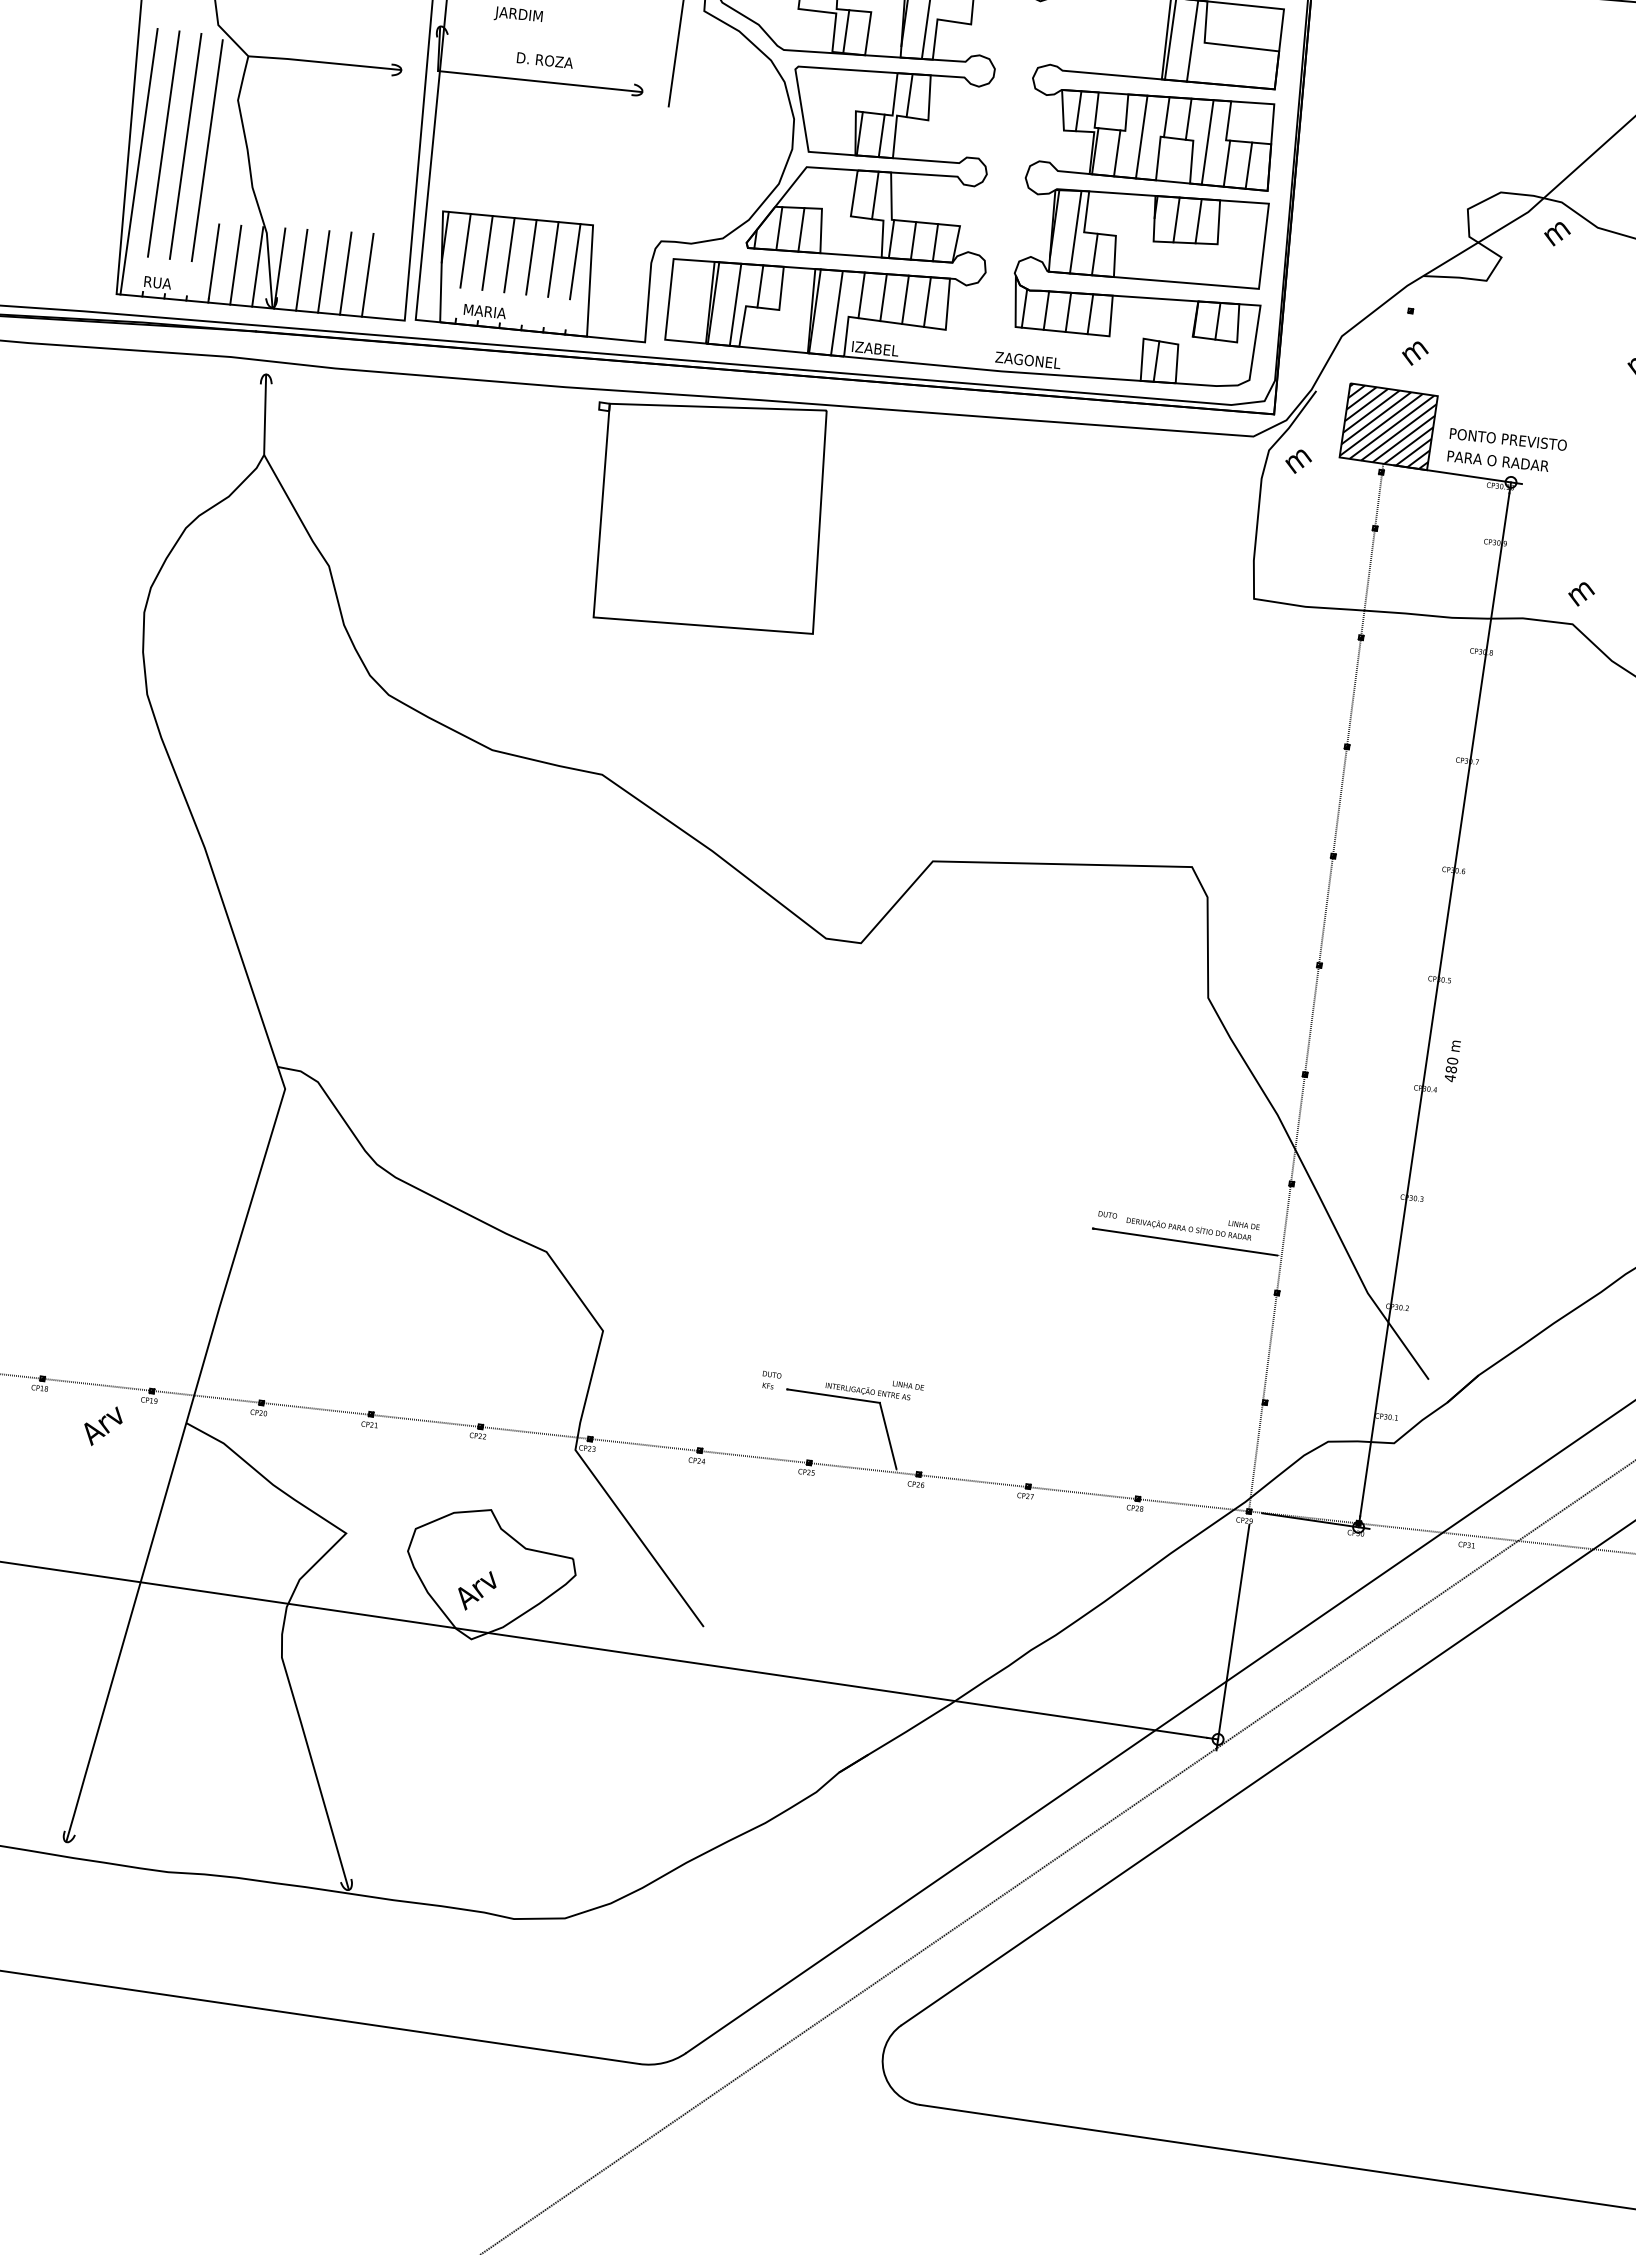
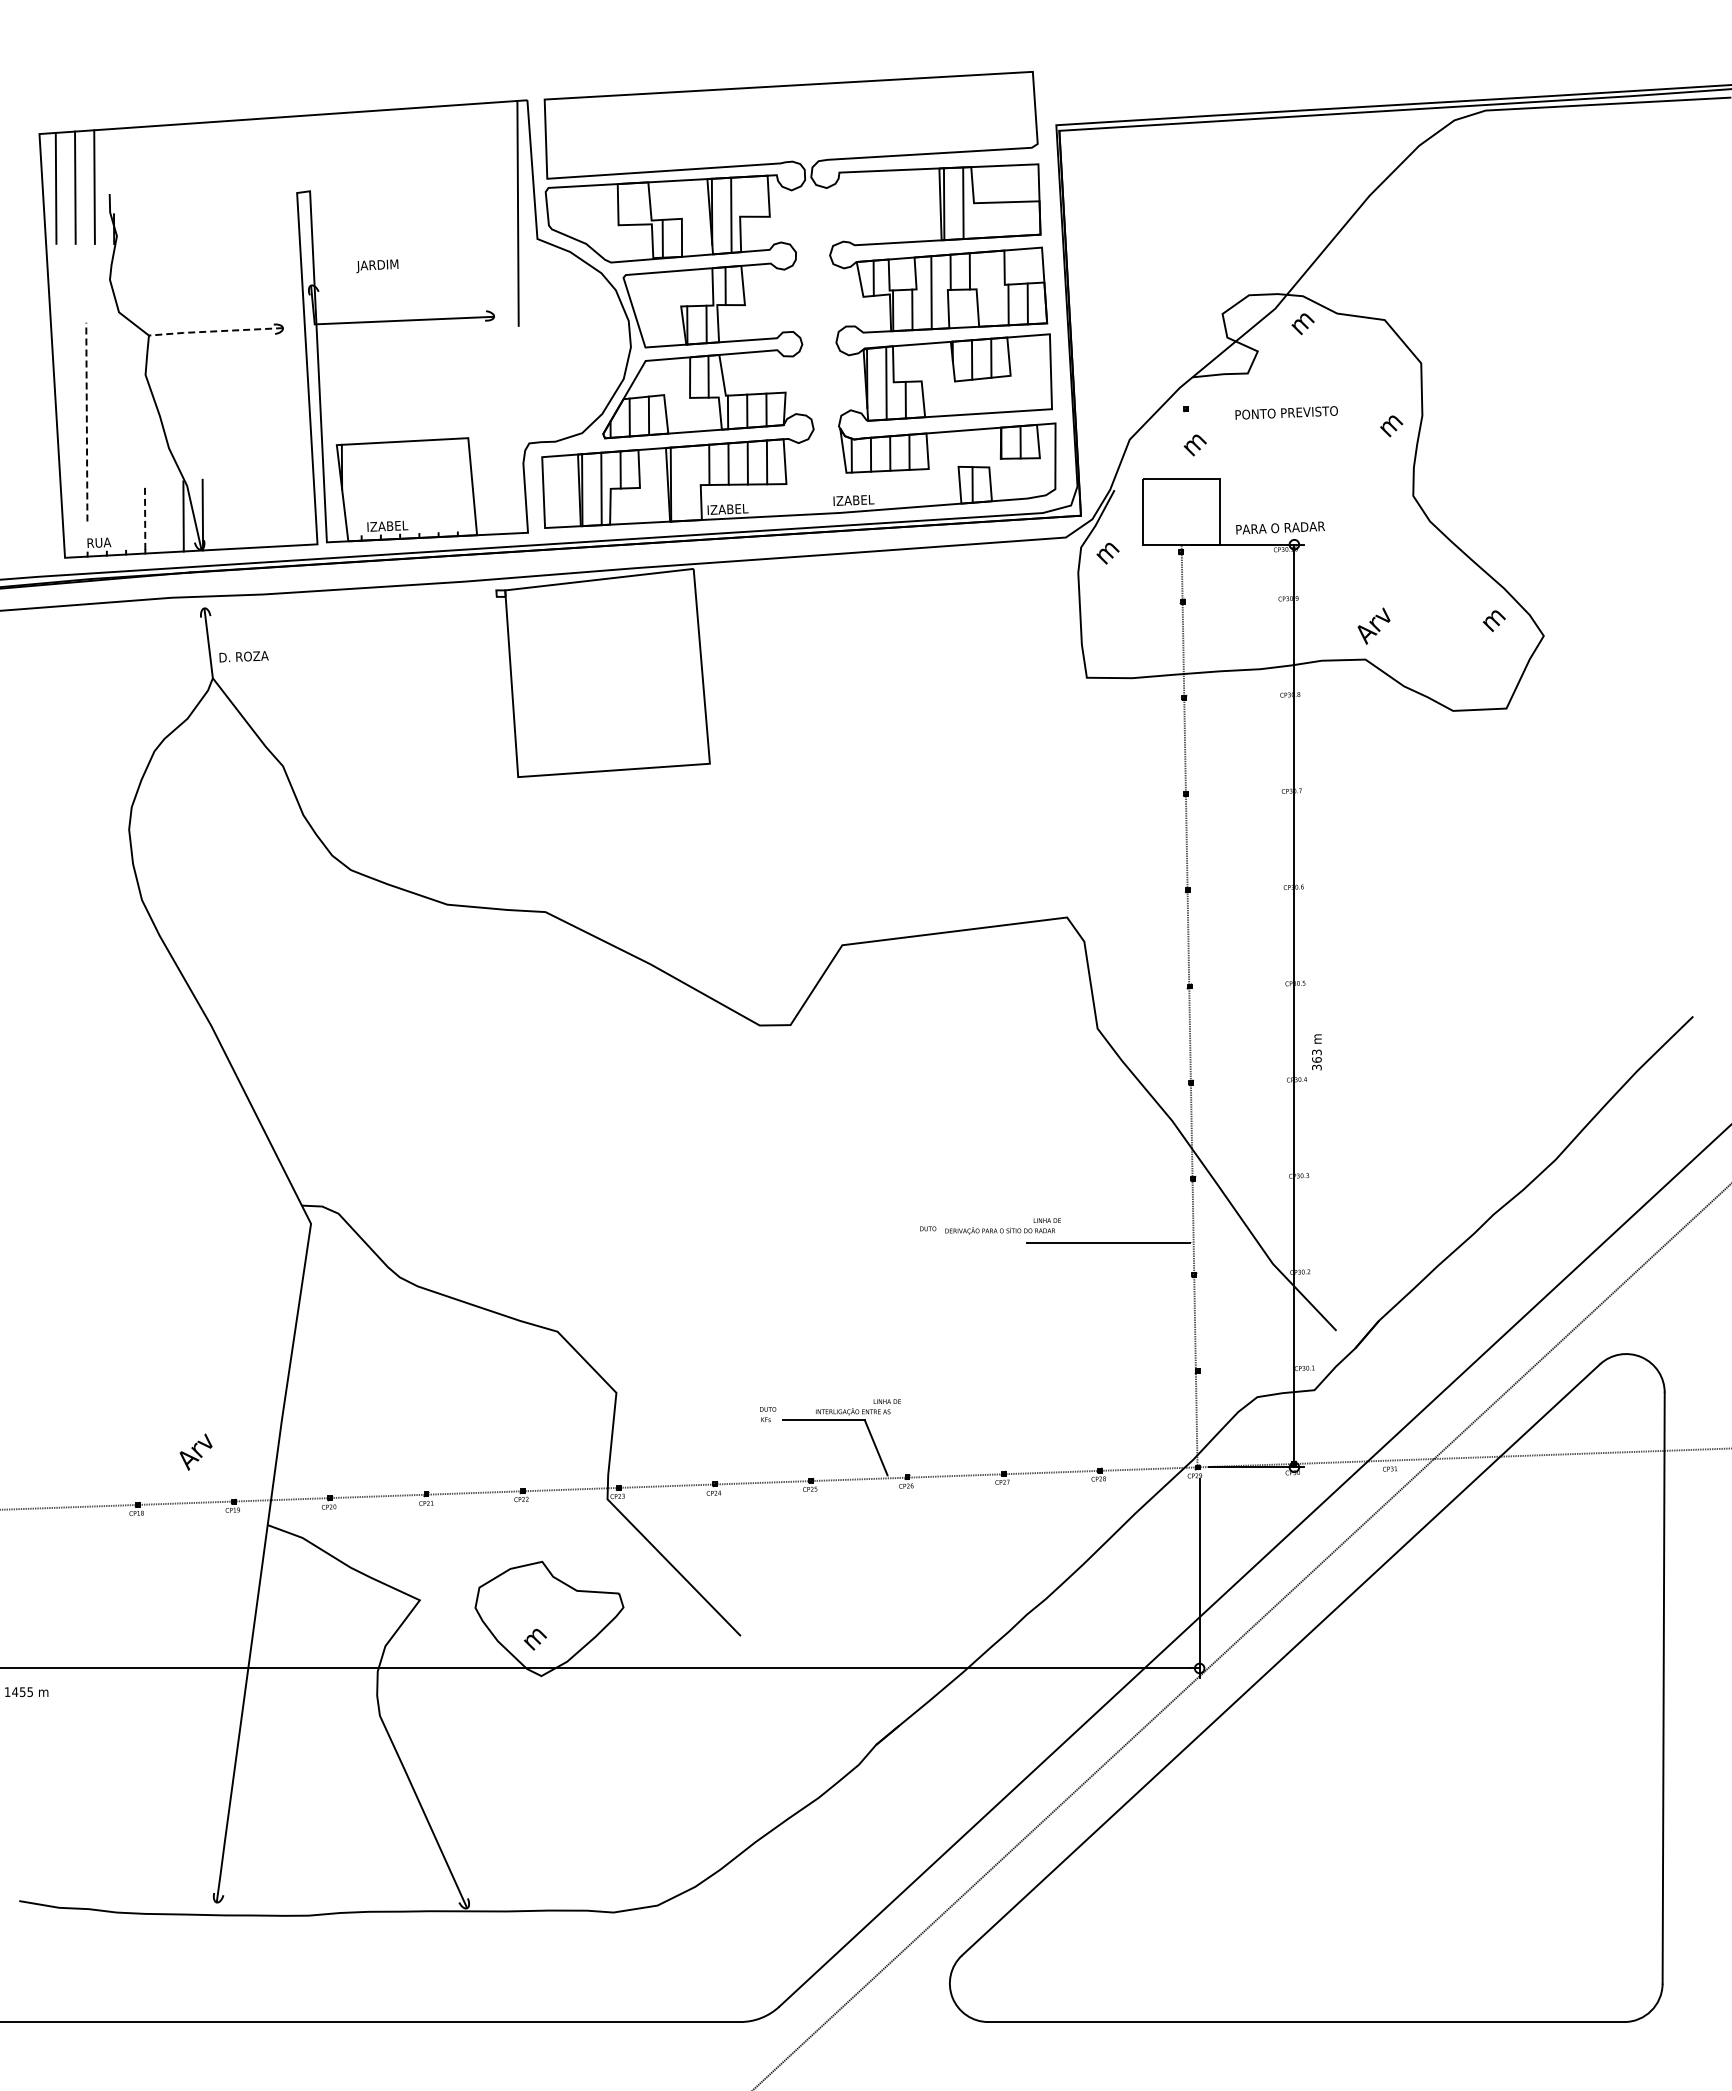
text: (544, 60) -> (243, 656), moved
line: (324, 62) -> (215, 331), solid -> dashed
line: (1208, 141) -> (989, 288), removed
line: (163, 143) -> (86, 421), solid -> dashed
line: (184, 146) -> (105, 421), removed
line: (206, 149) -> (124, 421), removed
line: (138, 161) -> (67, 440), removed
line: (465, 249) -> (361, 475), removed
line: (487, 253) -> (380, 475), removed
line: (509, 255) -> (399, 474), removed
line: (530, 257) -> (418, 473), removed
line: (553, 259) -> (438, 472), removed
line: (214, 261) -> (145, 517), solid -> dashed
line: (575, 261) -> (457, 471), removed
line: (235, 264) -> (164, 517), removed
line: (301, 269) -> (221, 513), removed
line: (323, 271) -> (241, 512), removed
line: (345, 272) -> (260, 510), removed
line: (367, 274) -> (279, 509), removed
text: (488, 311) -> (388, 525), MARIA -> IZABEL
line: (837, 313) -> (690, 483), removed
text: (1028, 359) -> (861, 499), ZAGONEL -> IZABEL
hatch: (1388, 426) -> (1181, 511), removed
text: (1508, 438) -> (1286, 412), moved
text: (1587, 586) -> (1373, 625), m -> Arv
text: (1451, 1069) -> (1316, 1059), 480 -> 363
text: (1178, 1222) -> (990, 1226), moved
text: (102, 1425) -> (195, 1451), moved
text: (476, 1589) -> (539, 1632), Arv -> m

